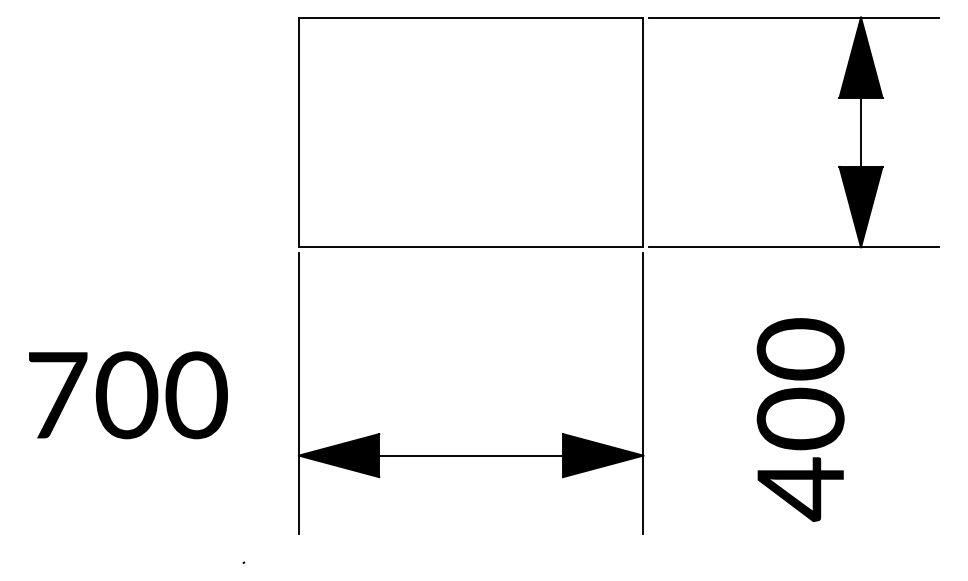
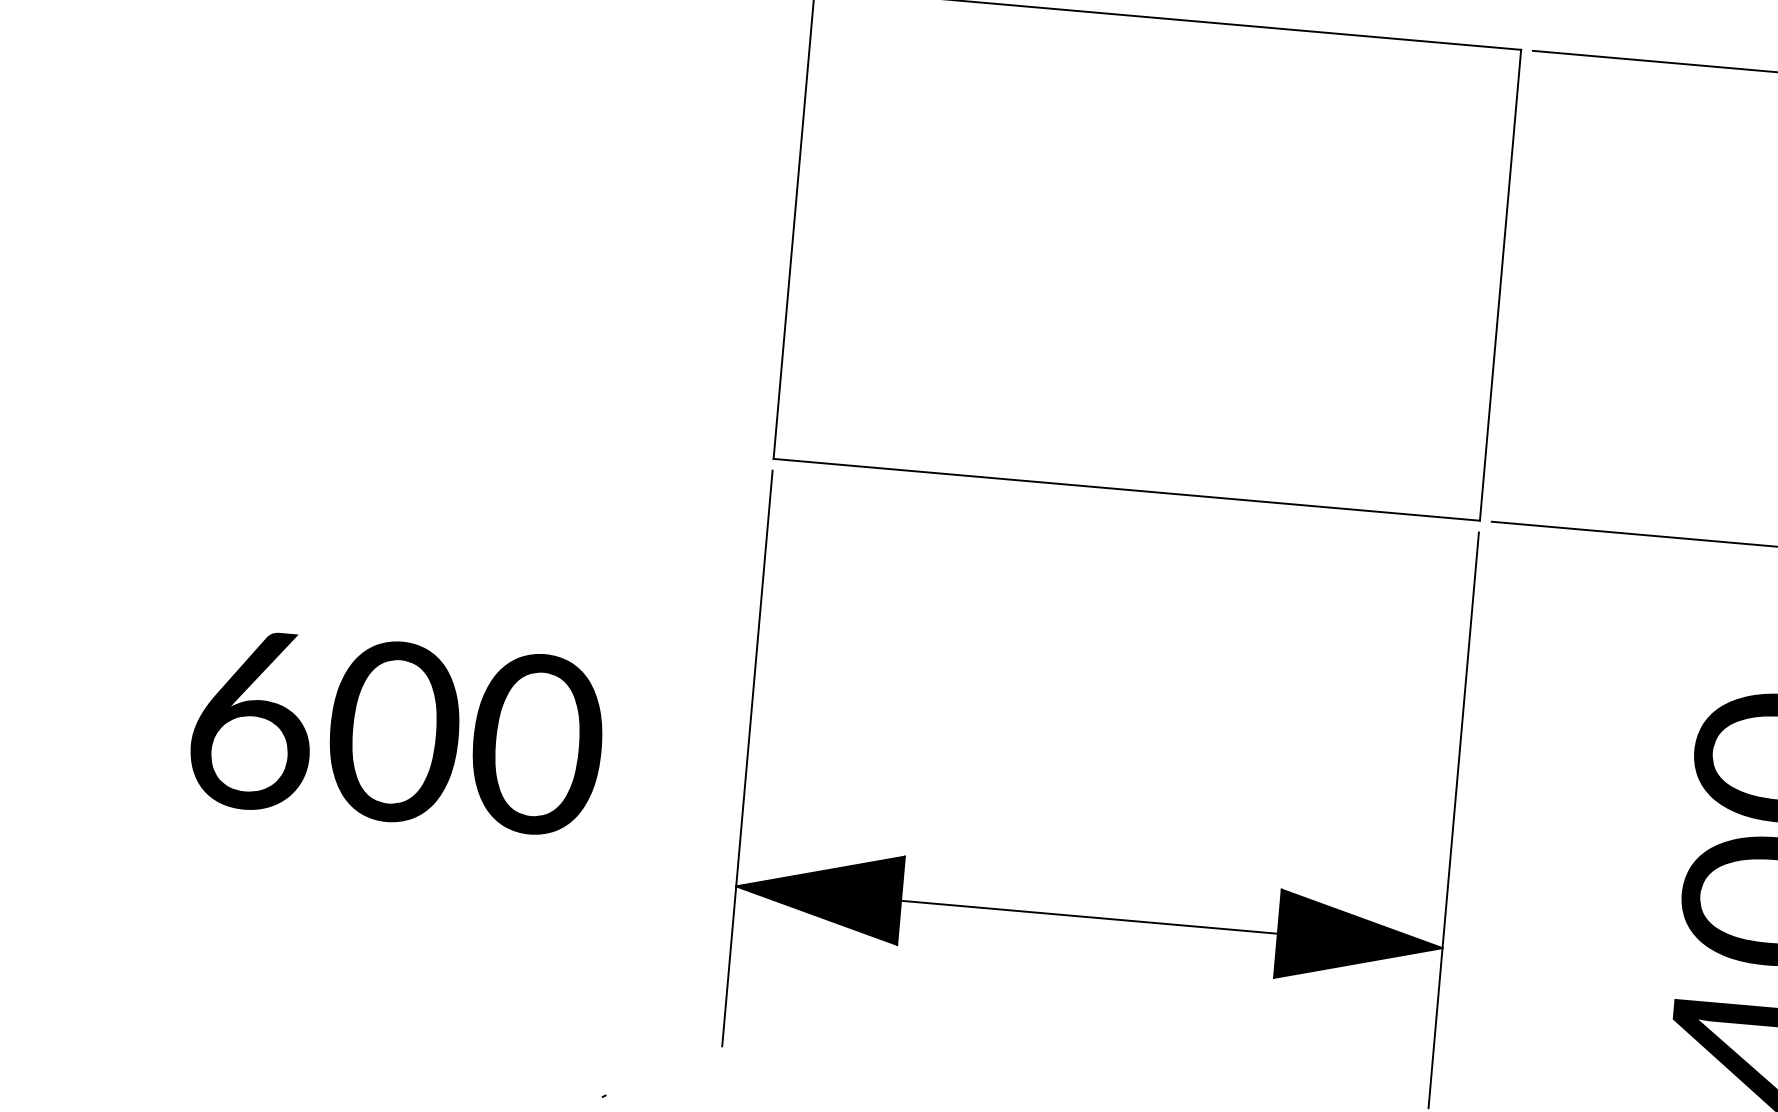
text: (58, 395) -> (253, 719), 700 -> 600

